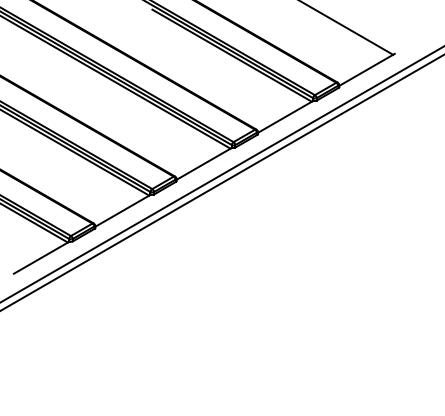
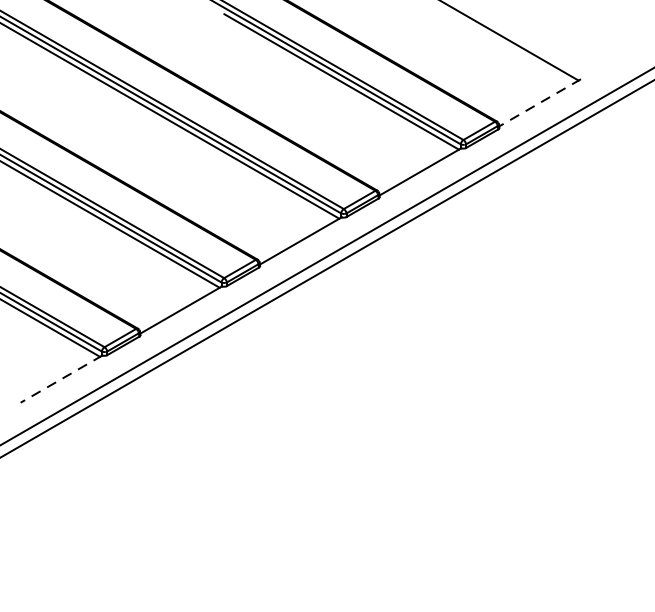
line: (366, 70) -> (539, 103), solid -> dashed
line: (41, 257) -> (61, 378), solid -> dashed

